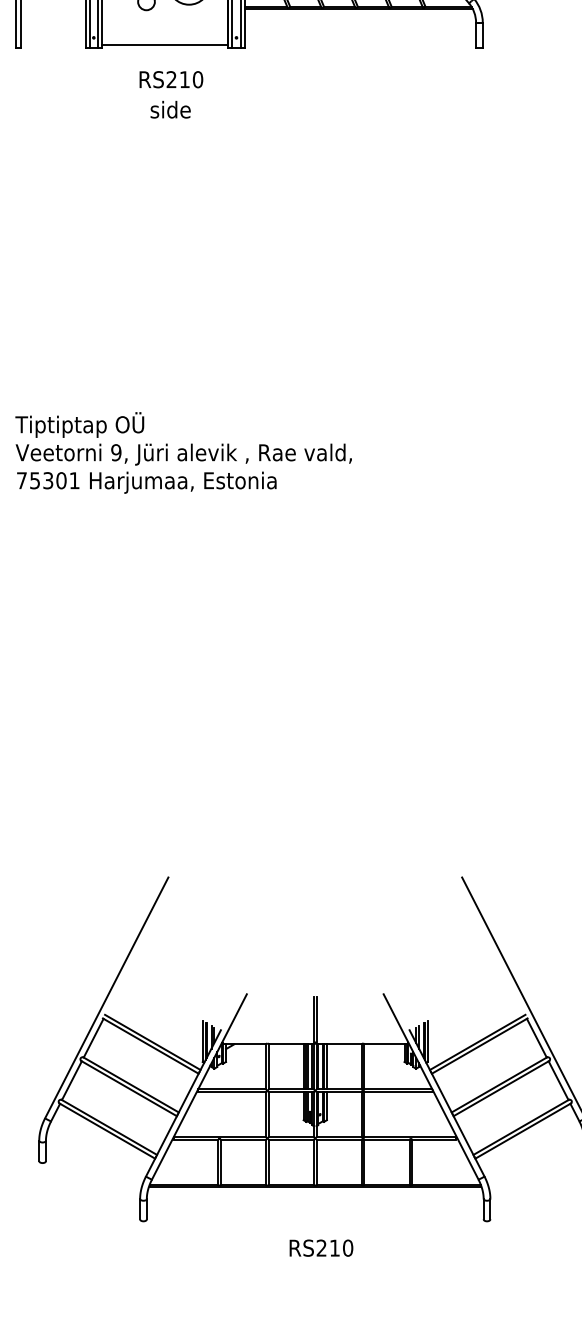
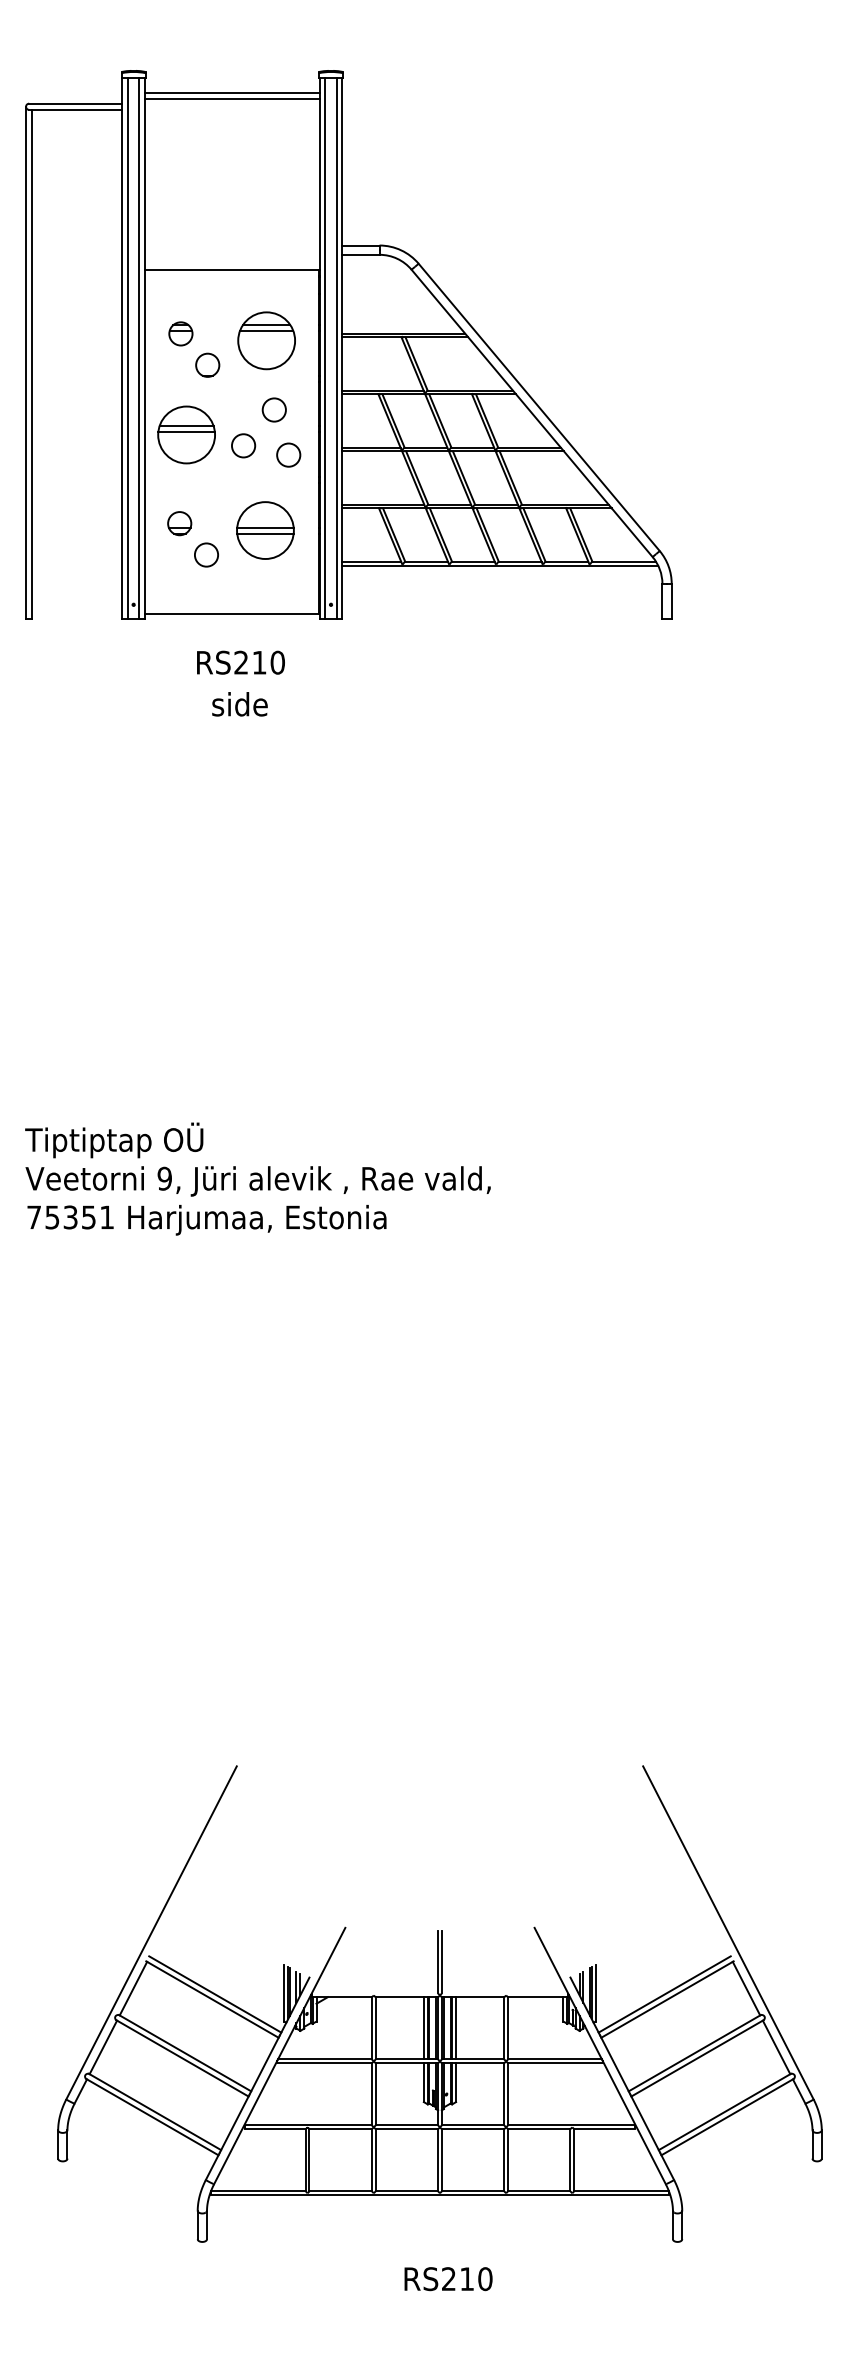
text: (61, 480) -> (88, 1217), 75301 -> 75351

